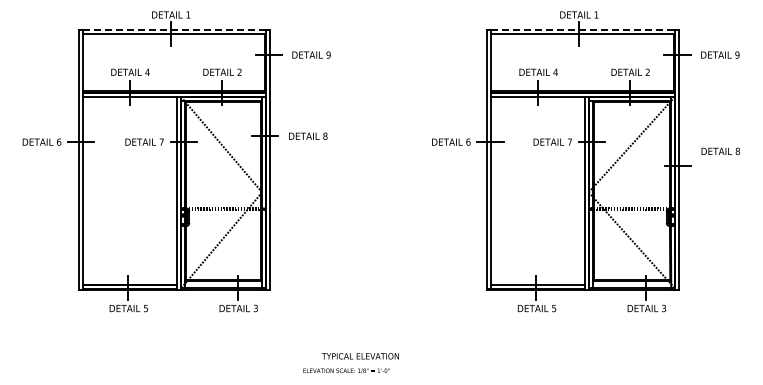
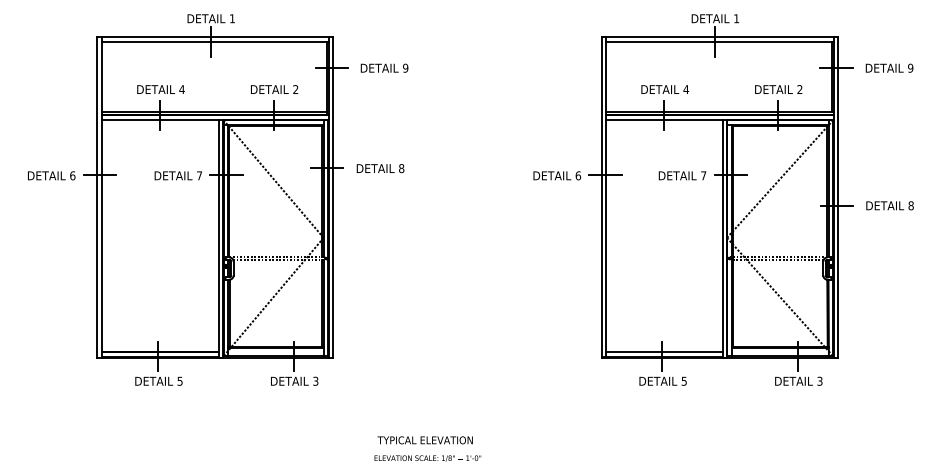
line: (174, 29) -> (215, 36), dashed -> solid
line: (583, 29) -> (720, 36), dashed -> solid
text: (720, 150) -> (889, 204), moved
text: (360, 356) -> (425, 440), moved

